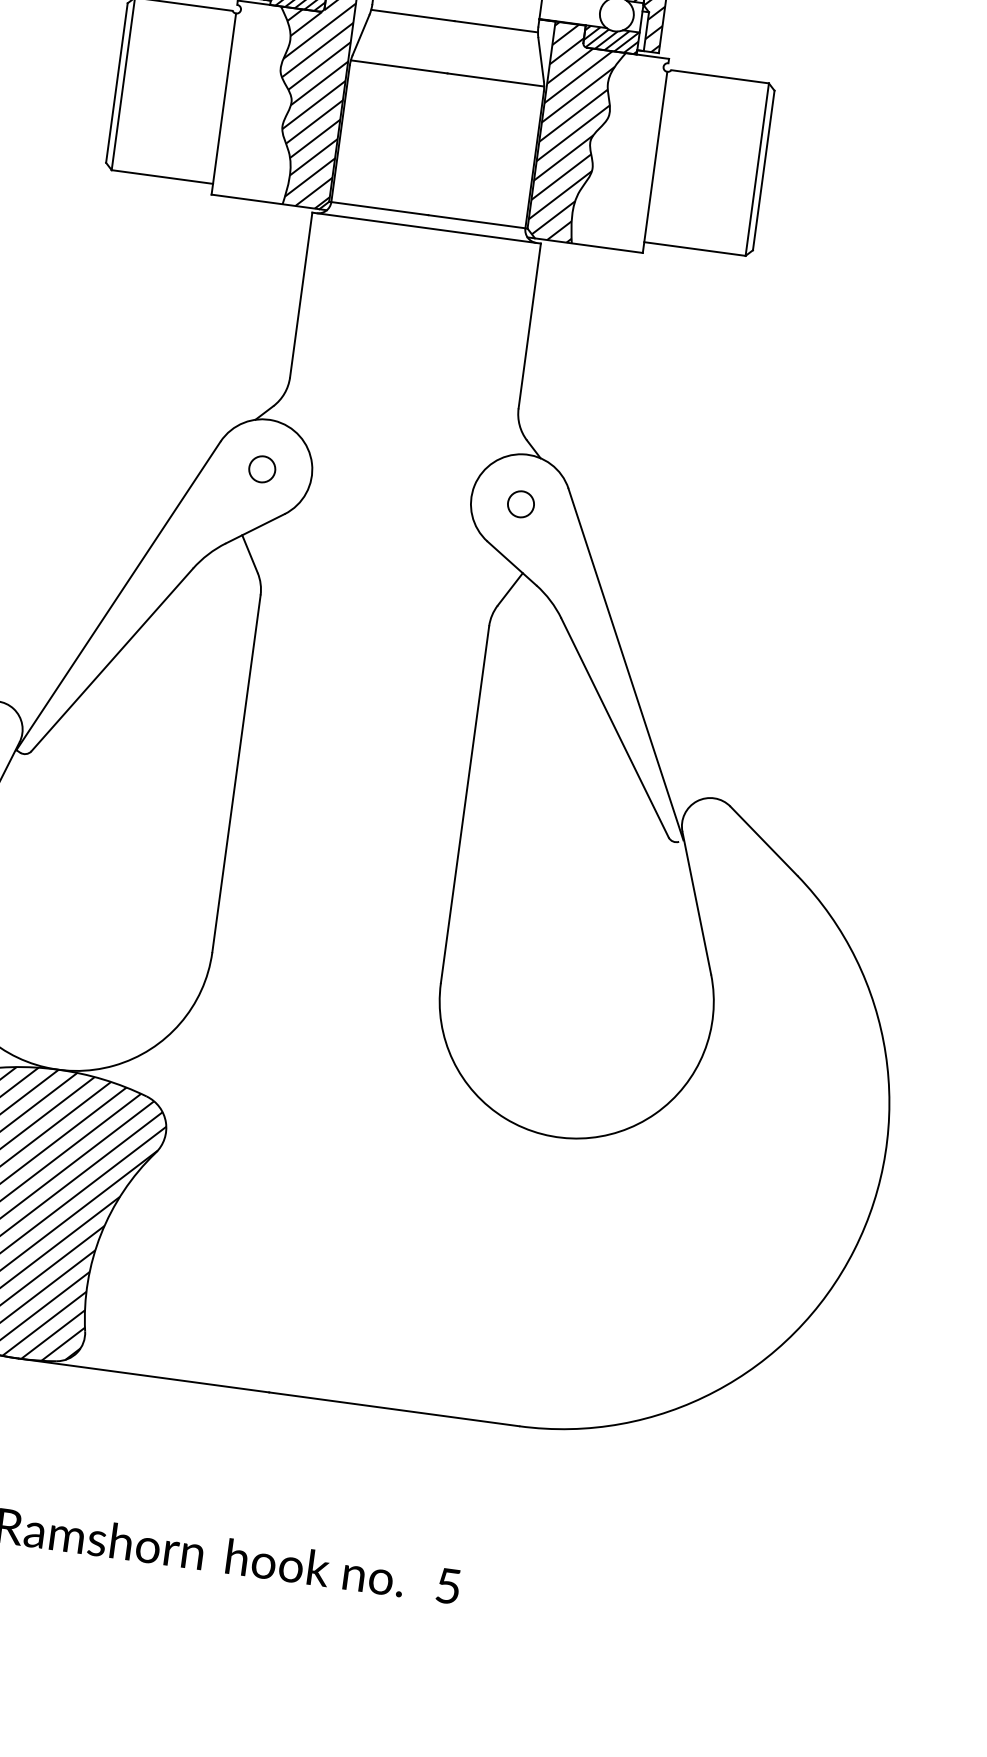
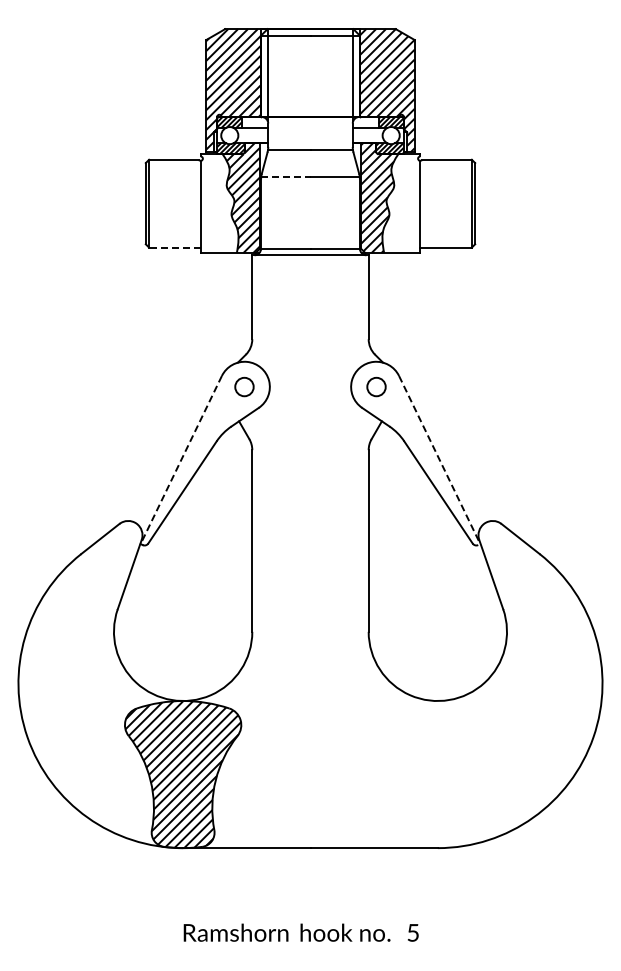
line: (398, 66) -> (285, 176), solid -> dashed
line: (161, 176) -> (174, 247), solid -> dashed
circle: (262, 468) -> (244, 386), size x1.4
circle: (519, 503) -> (375, 386), size x1.4
line: (118, 596) -> (181, 460), solid -> dashed
line: (625, 665) -> (439, 460), solid -> dashed

